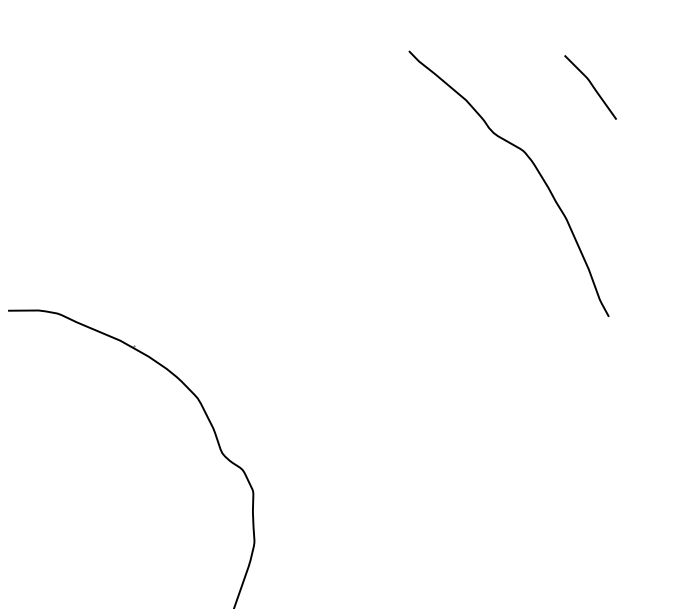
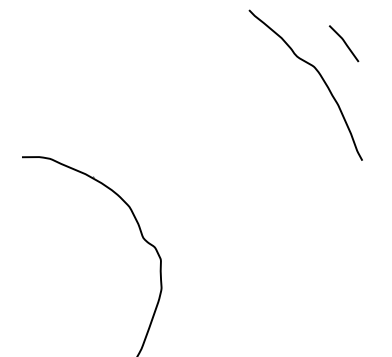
line: (589, 85) -> (343, 42), moved

